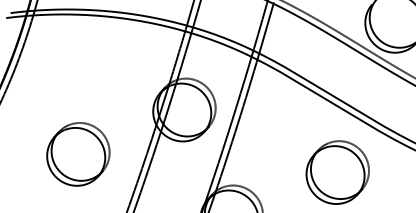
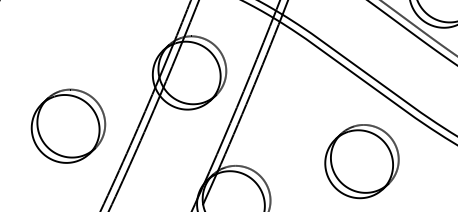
part: (78, 154) -> (68, 126), moved

